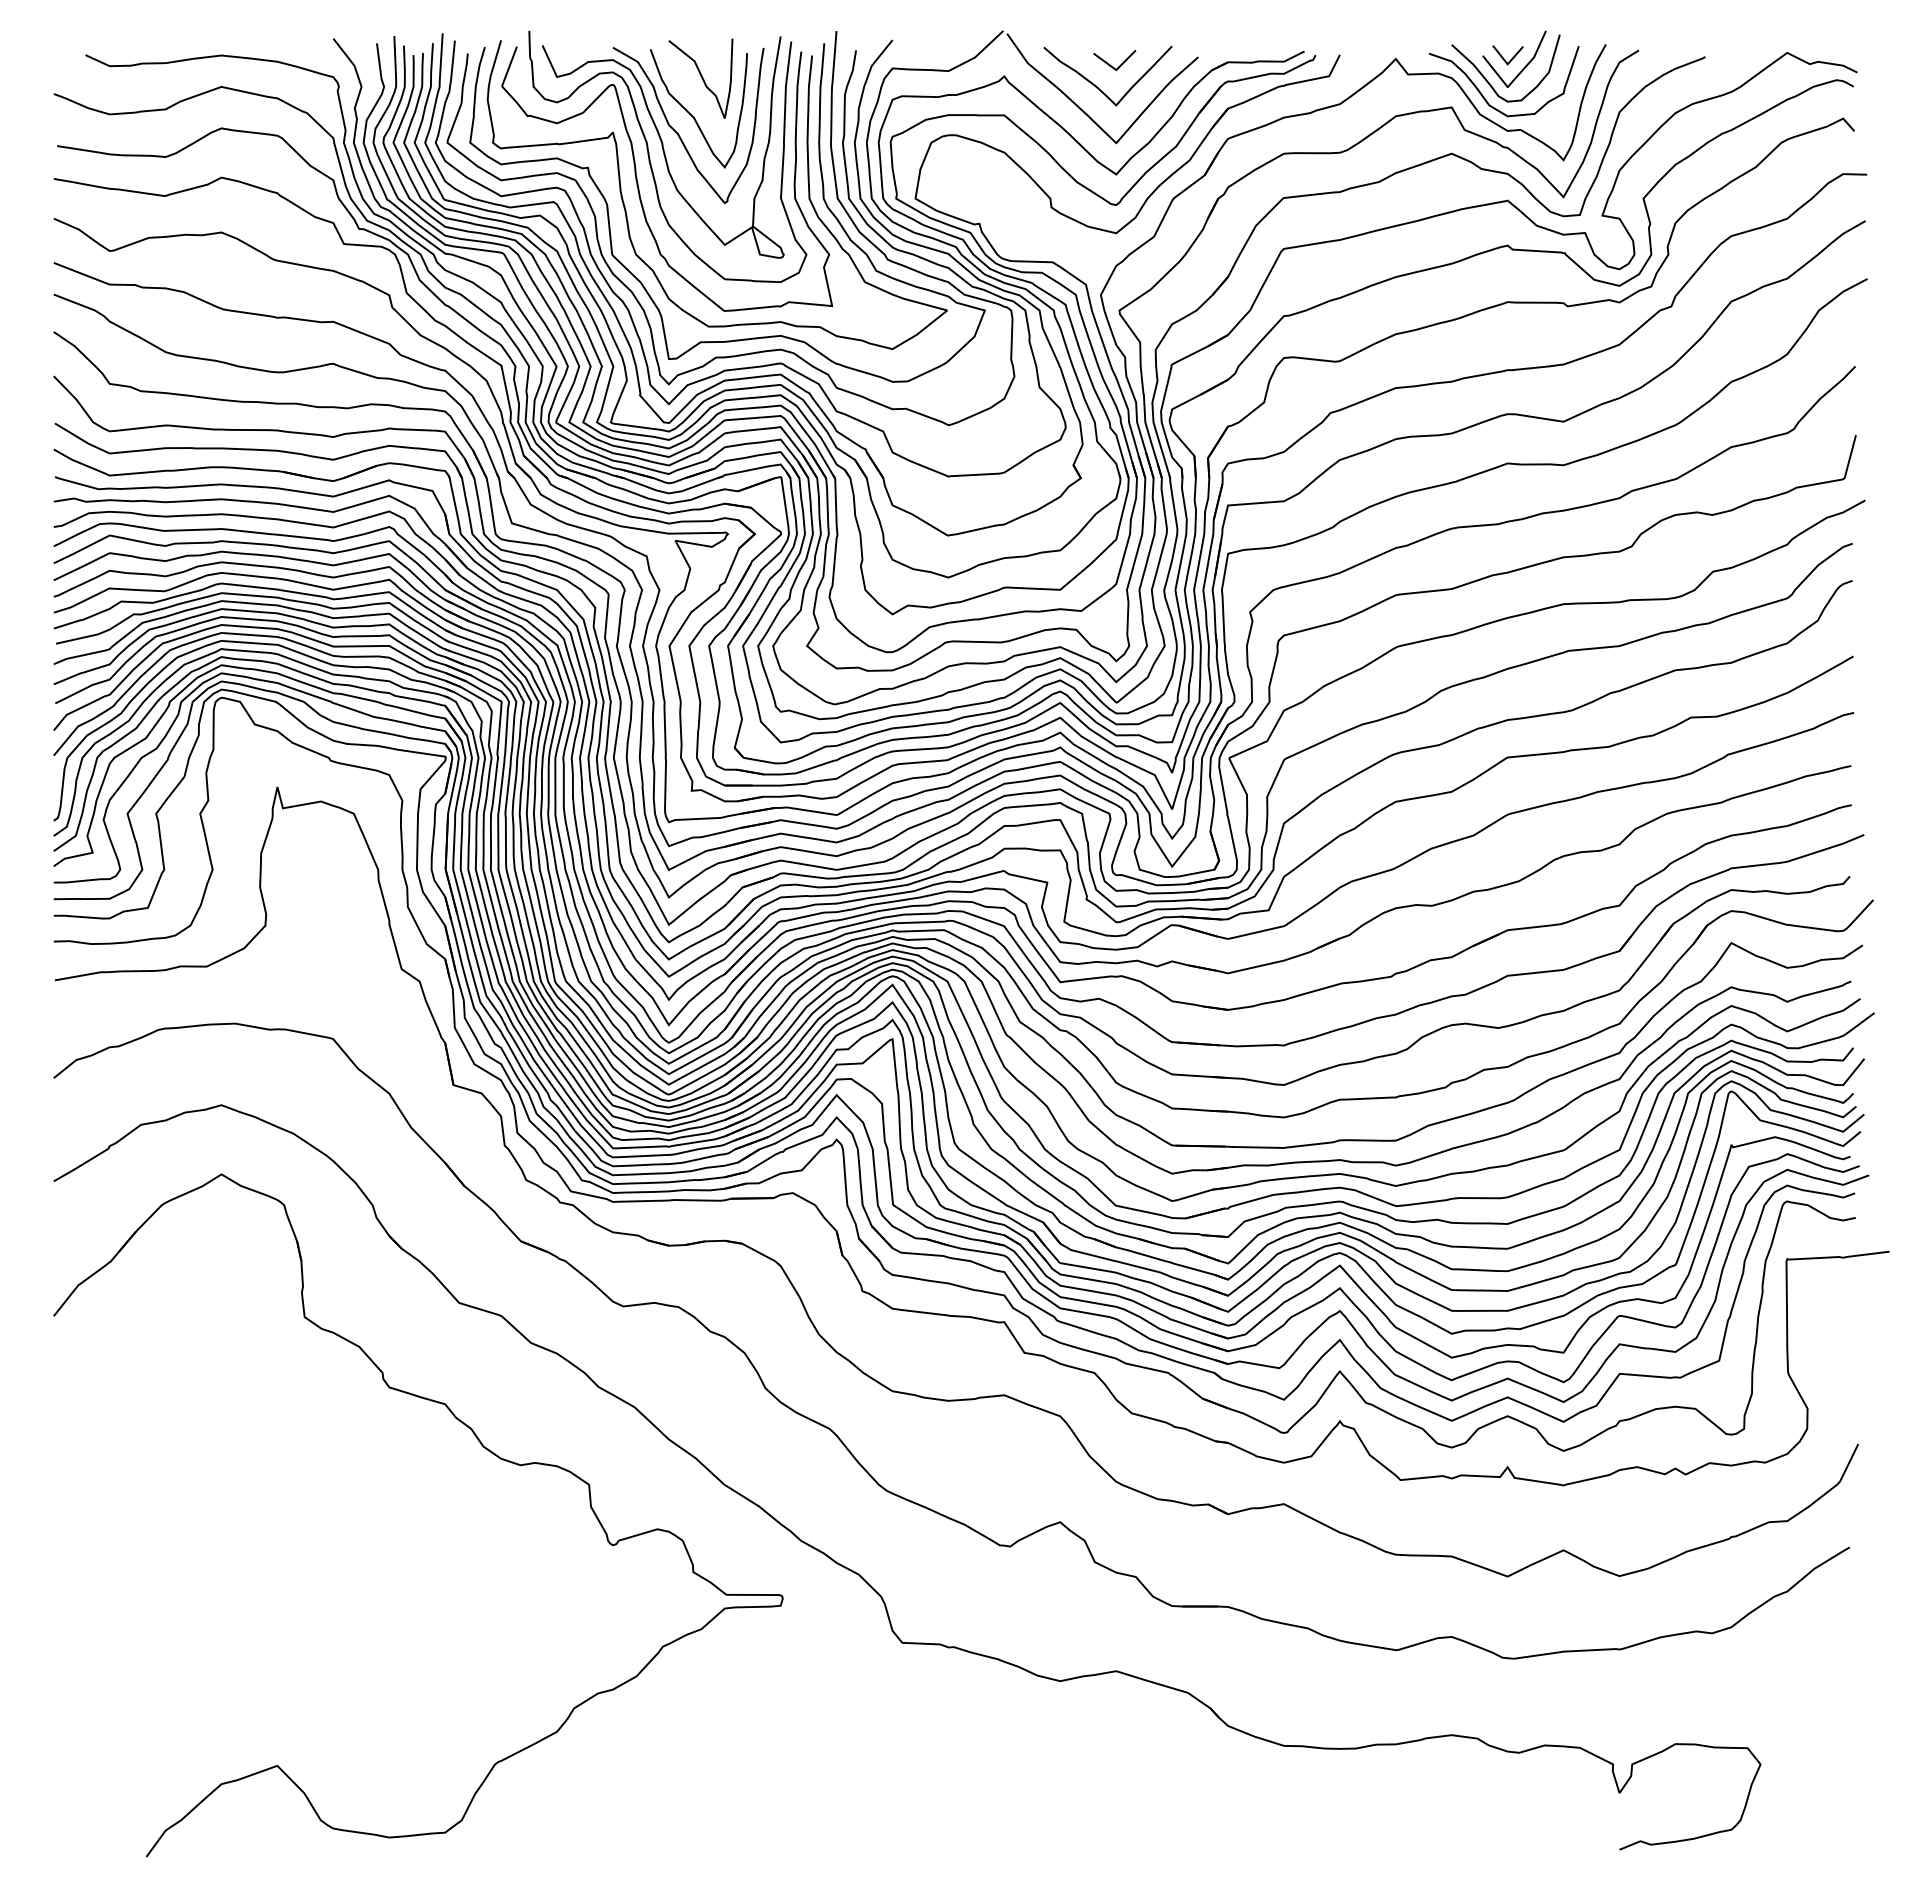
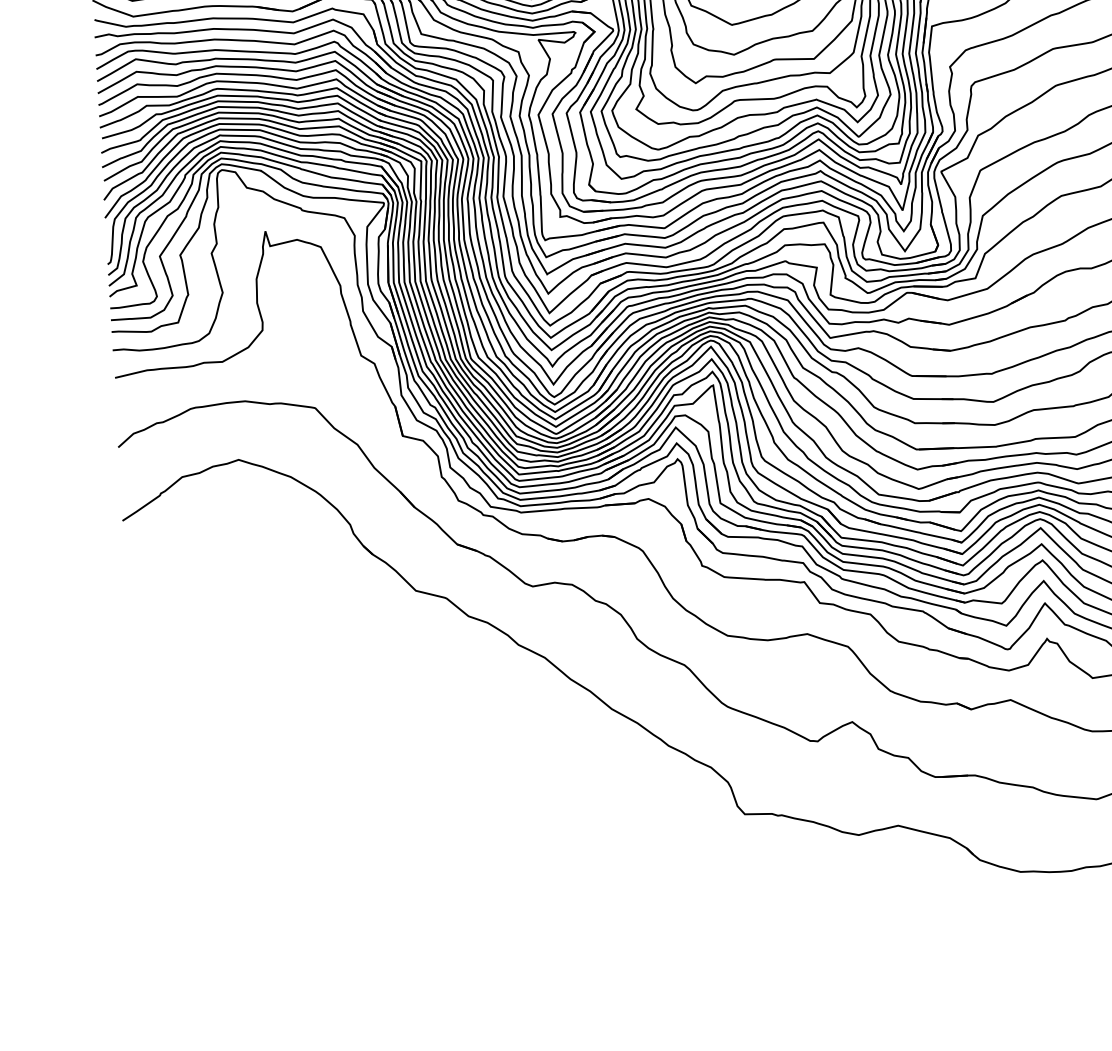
part: (484, 1448) -> (439, 693), removed

